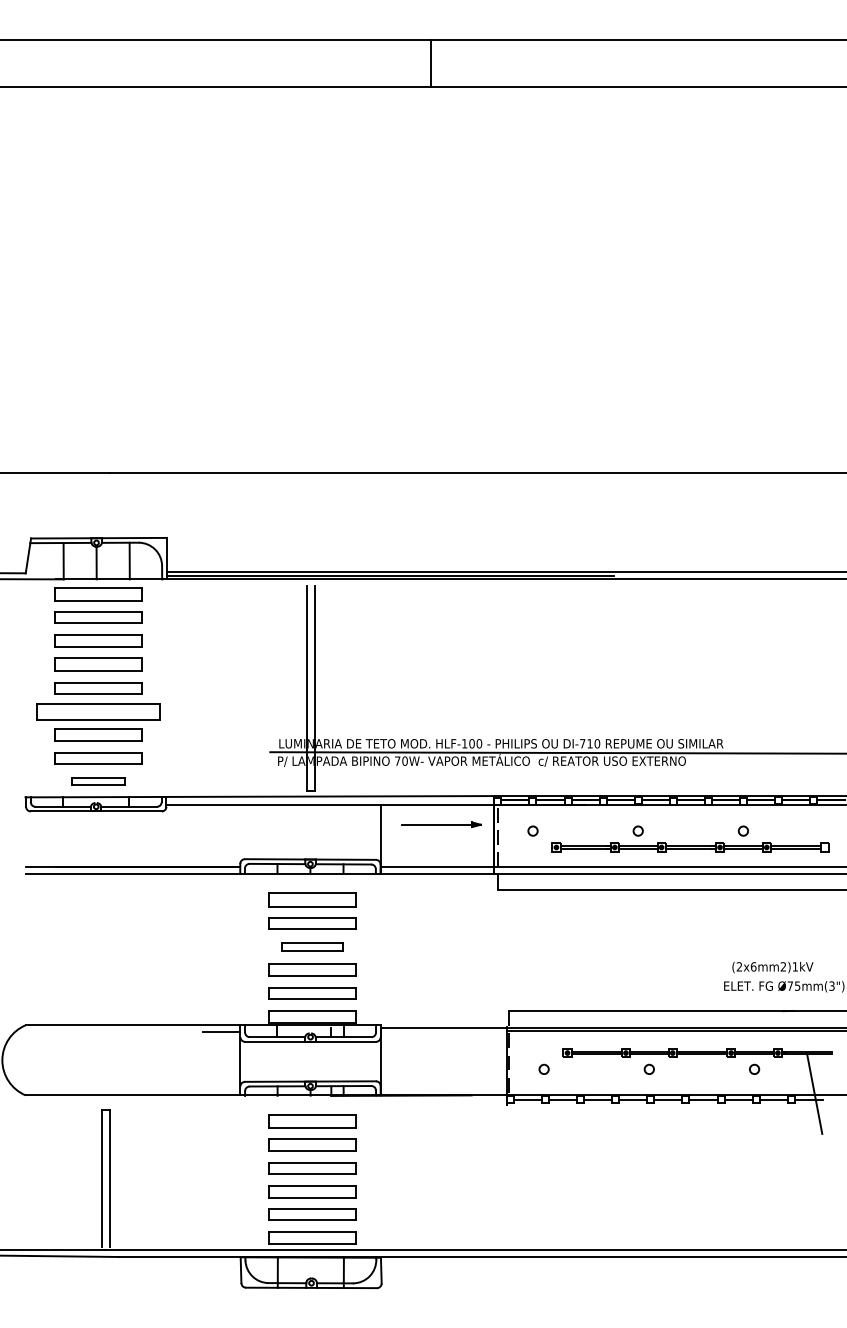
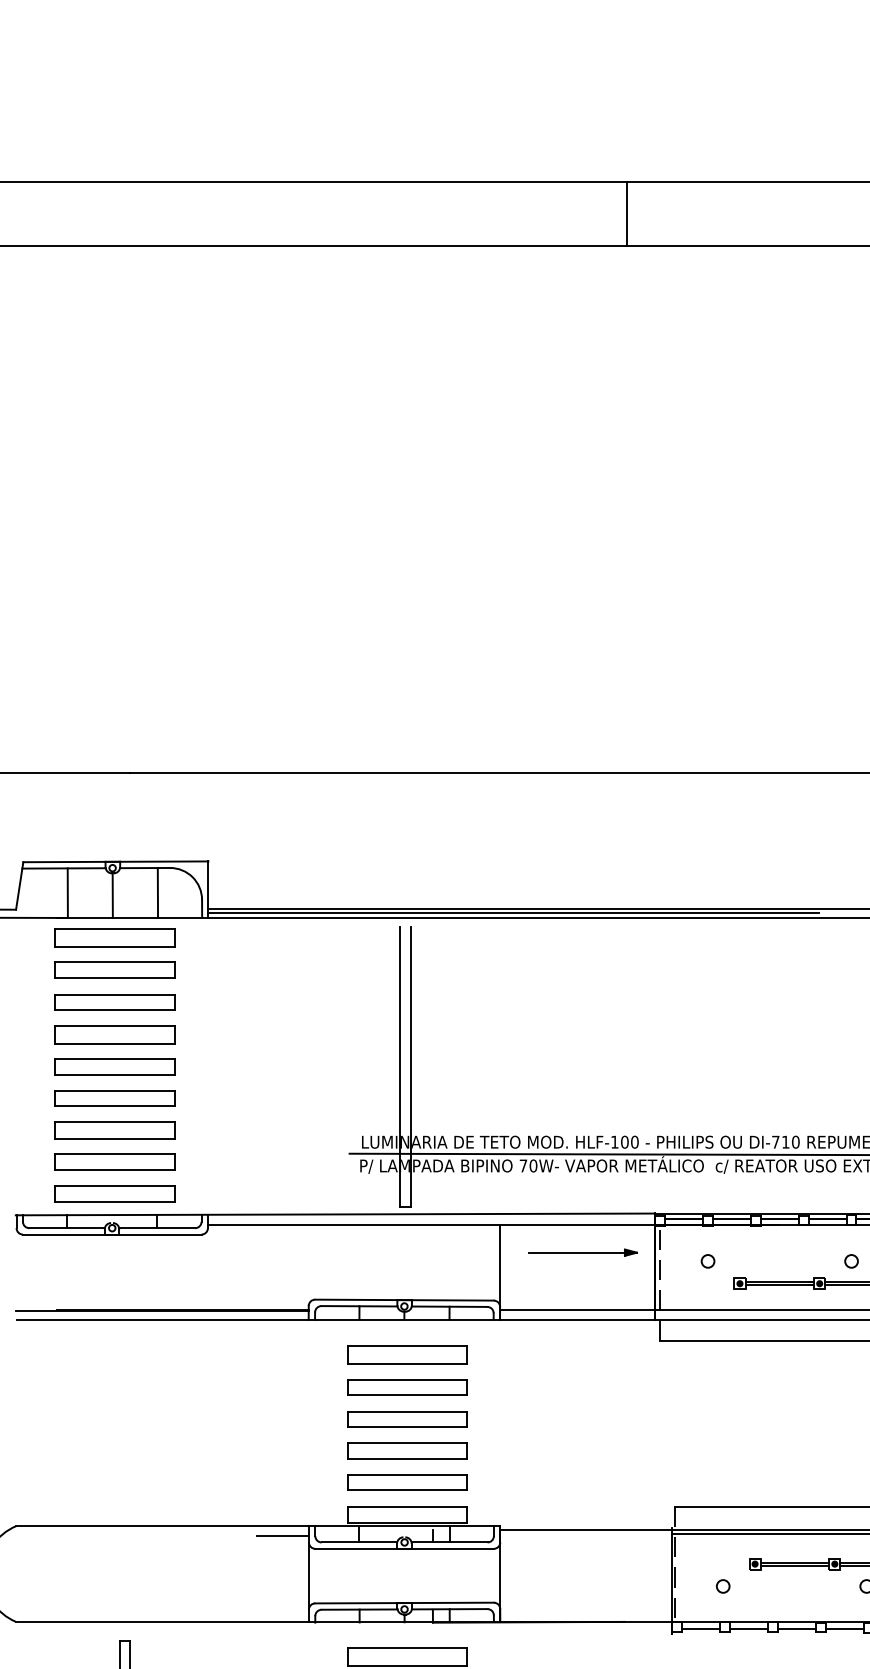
line: (430, 62) -> (626, 212), moved
part: (98, 711) -> (115, 1098), size x0.71
part: (98, 781) -> (115, 1193), size x1.67
part: (312, 946) -> (407, 1418), size x1.43

